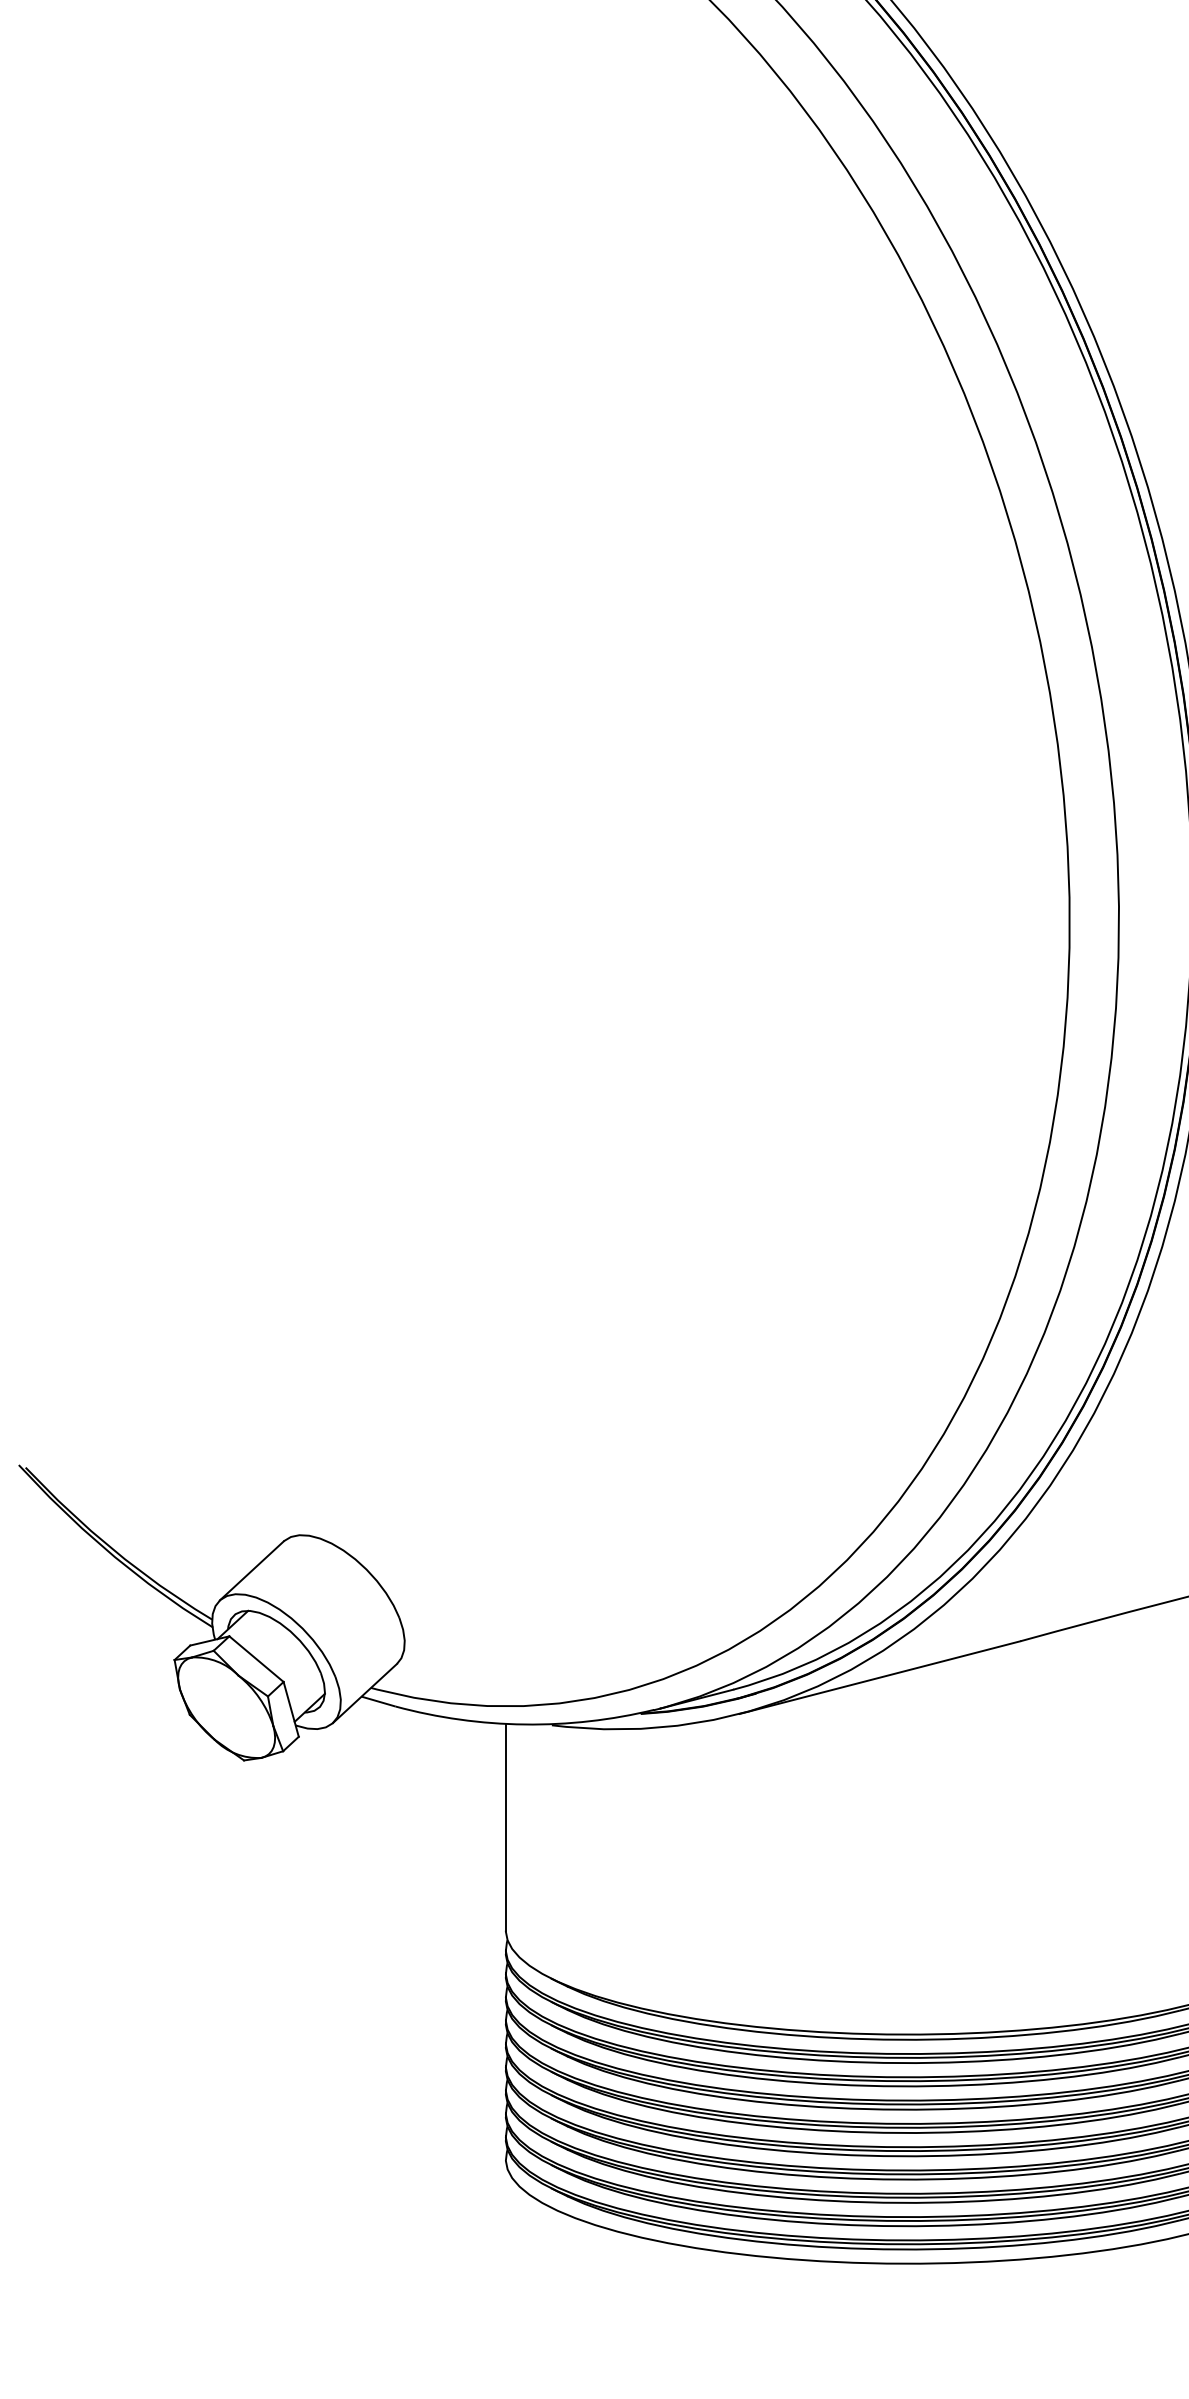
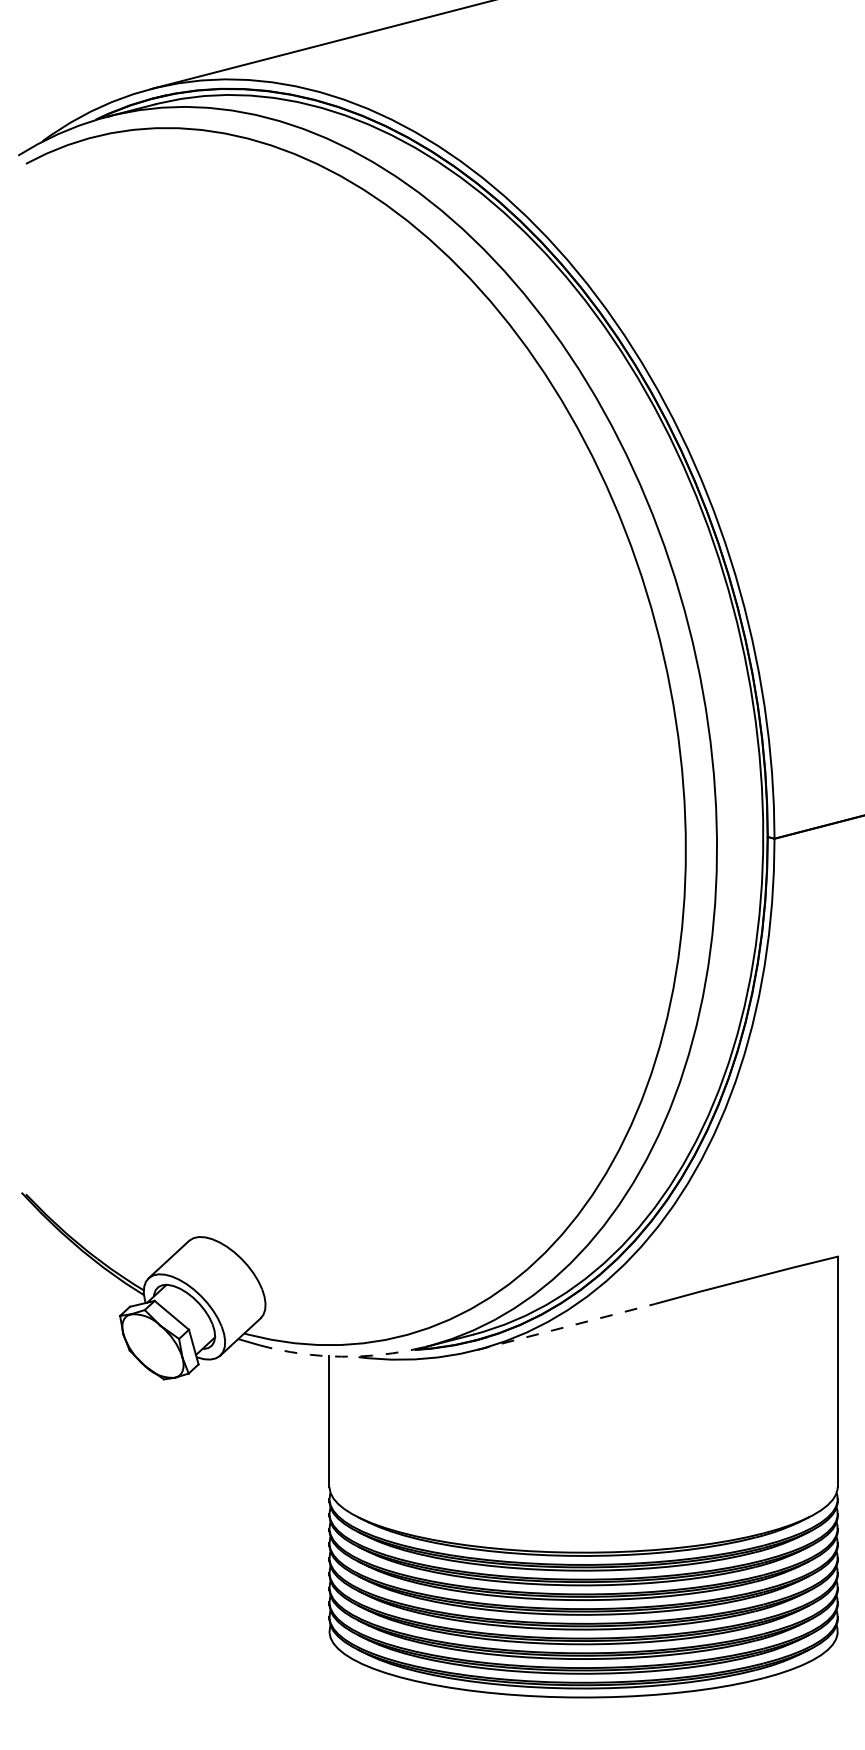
line: (879, 1678) -> (565, 1327), solid -> dashed
arc: (524, 1724) -> (341, 1356), solid -> dashed

